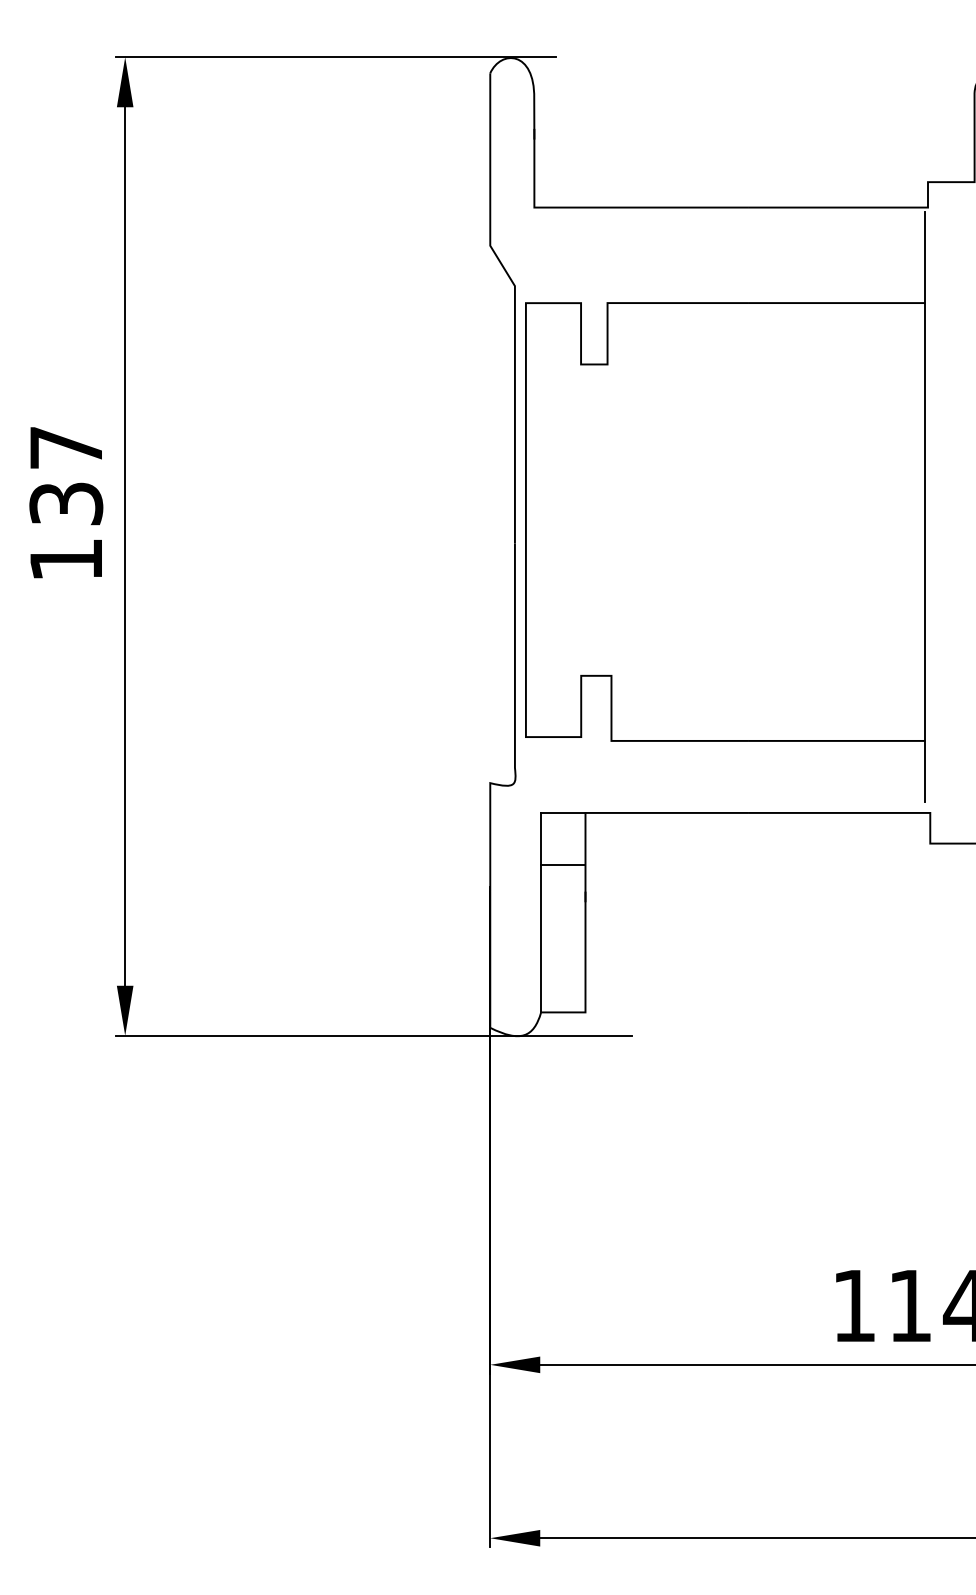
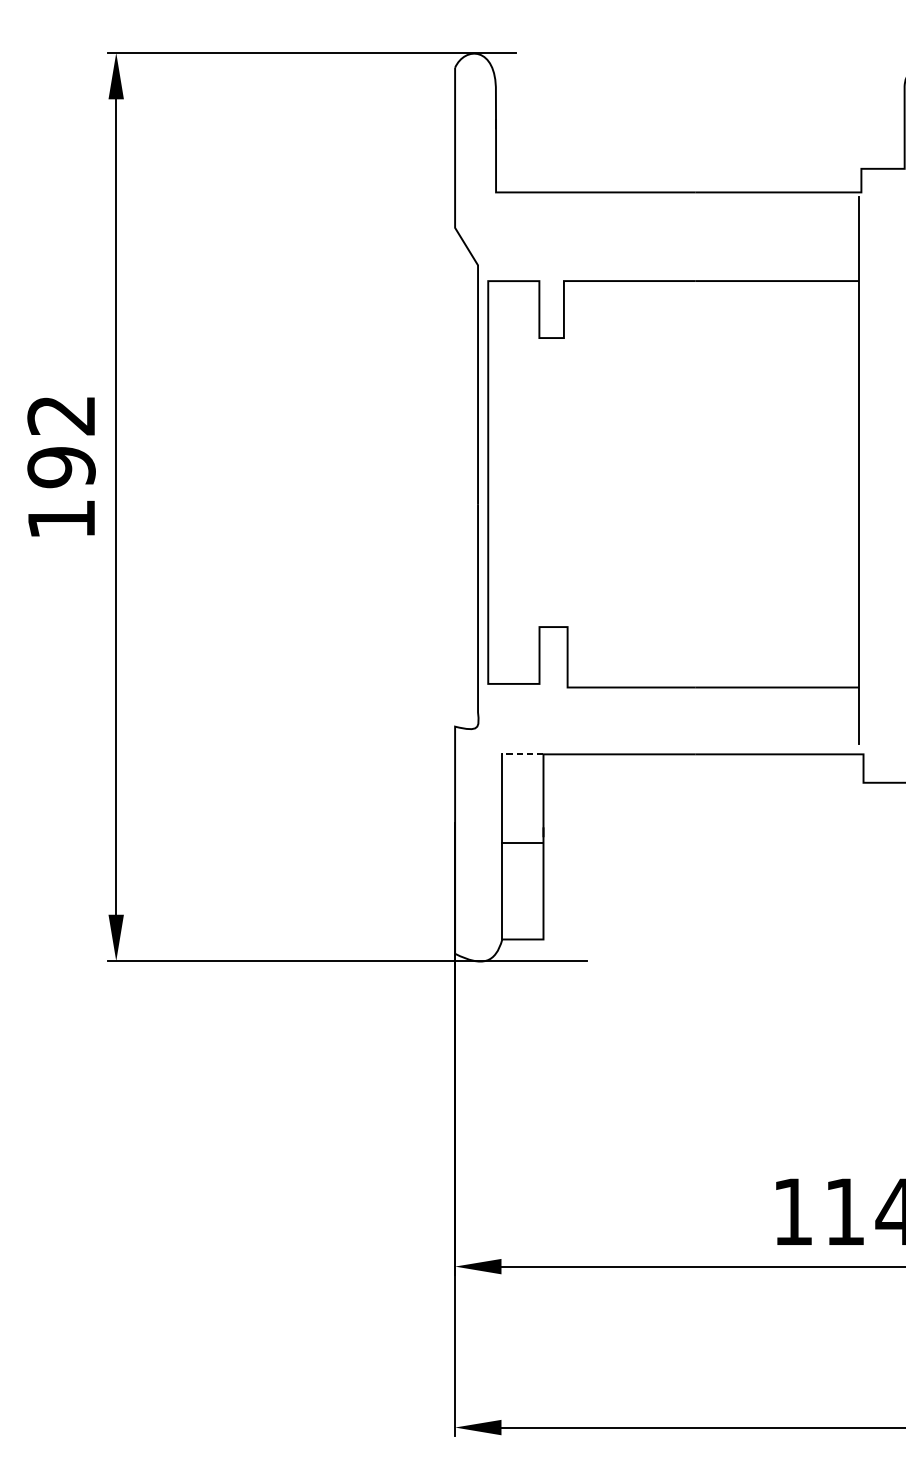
text: (66, 476) -> (61, 442), 137 -> 192
line: (562, 813) -> (522, 754), solid -> dashed
line: (563, 864) -> (523, 843), moved

